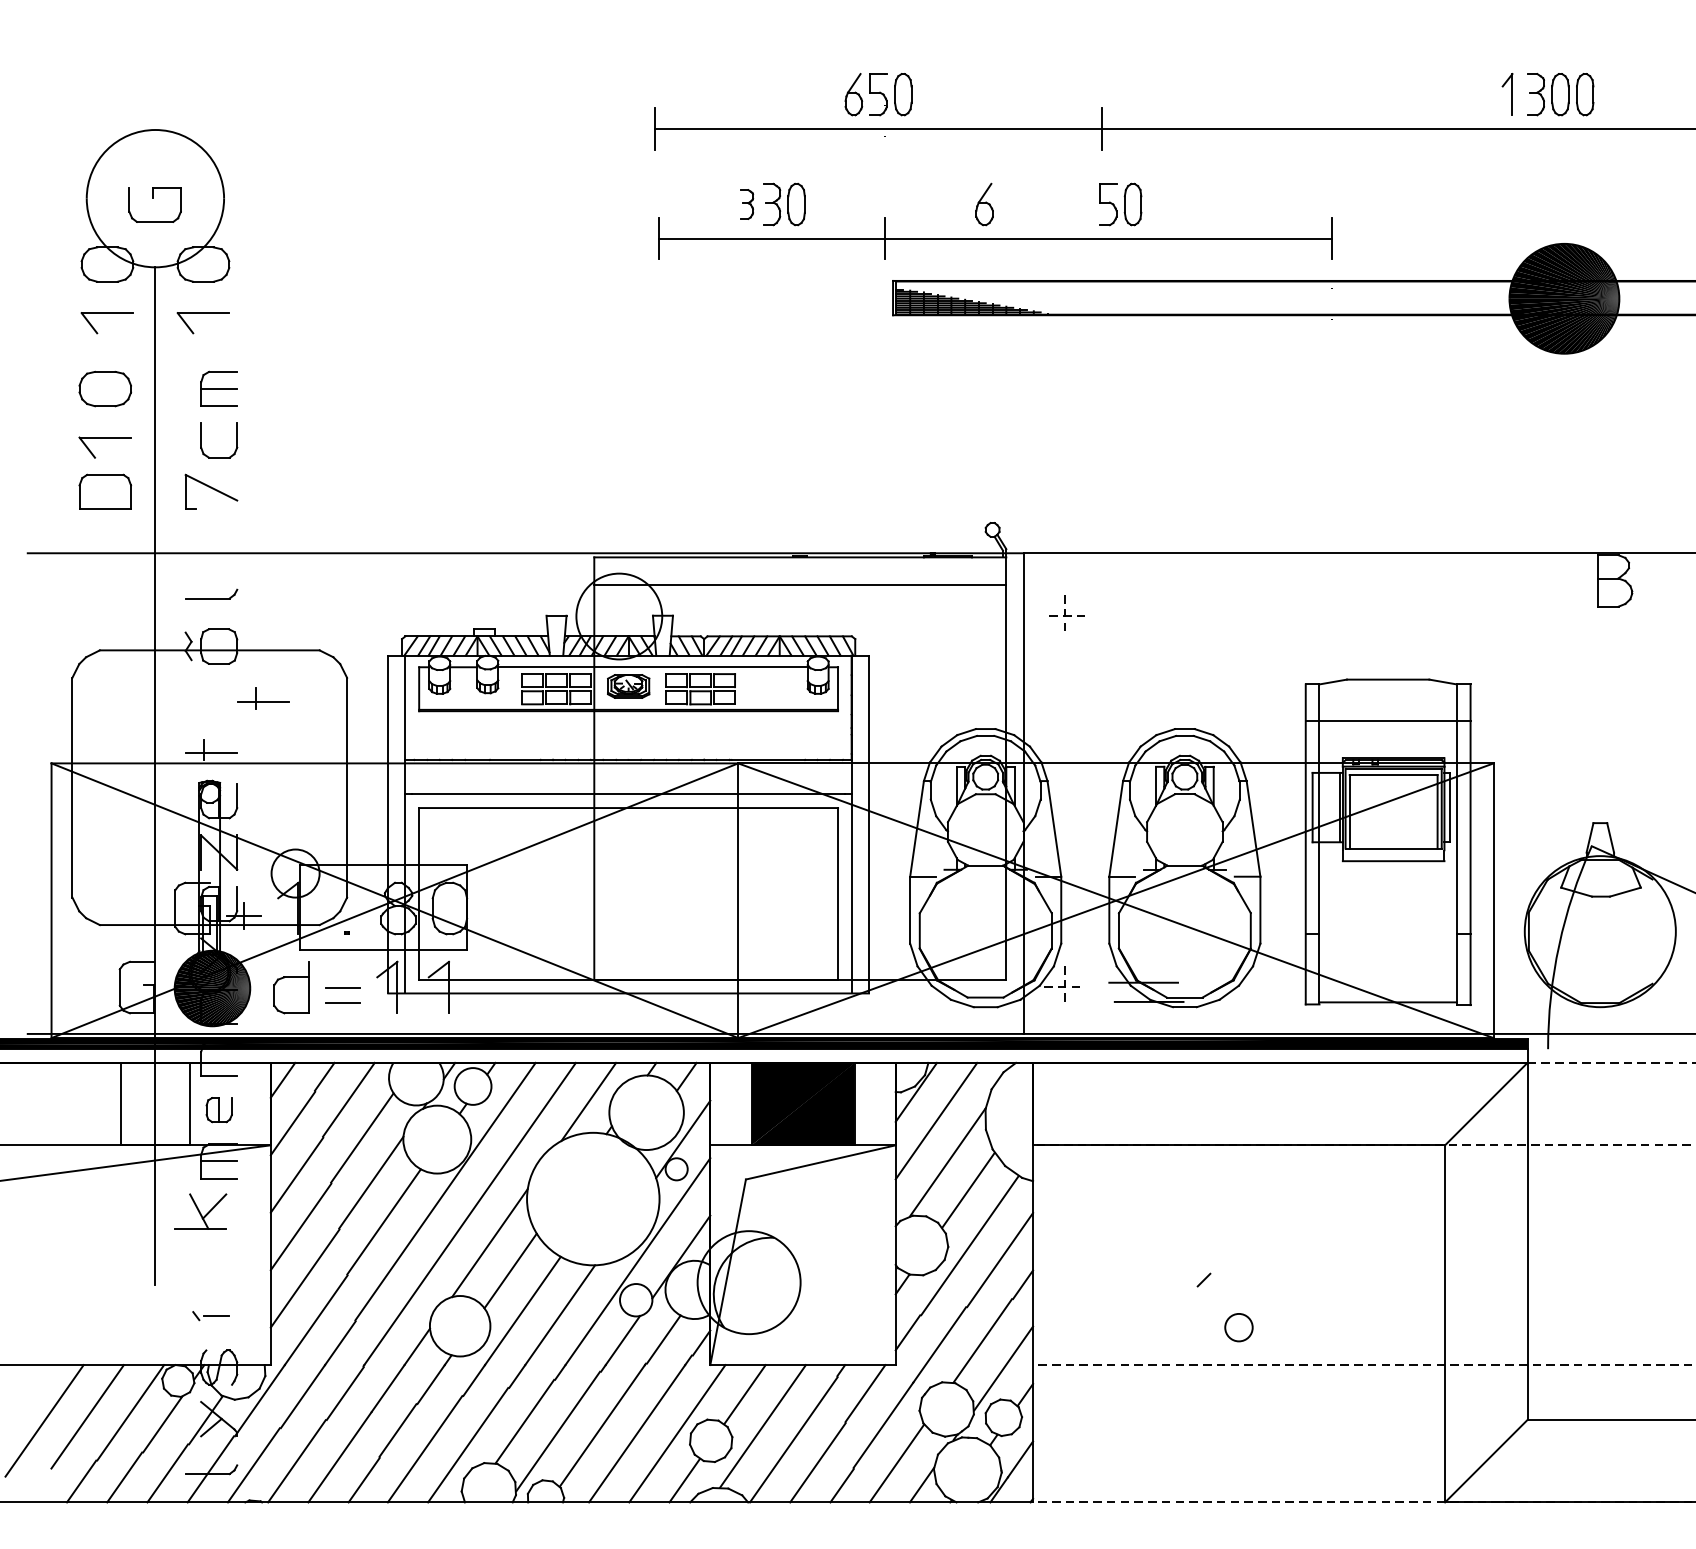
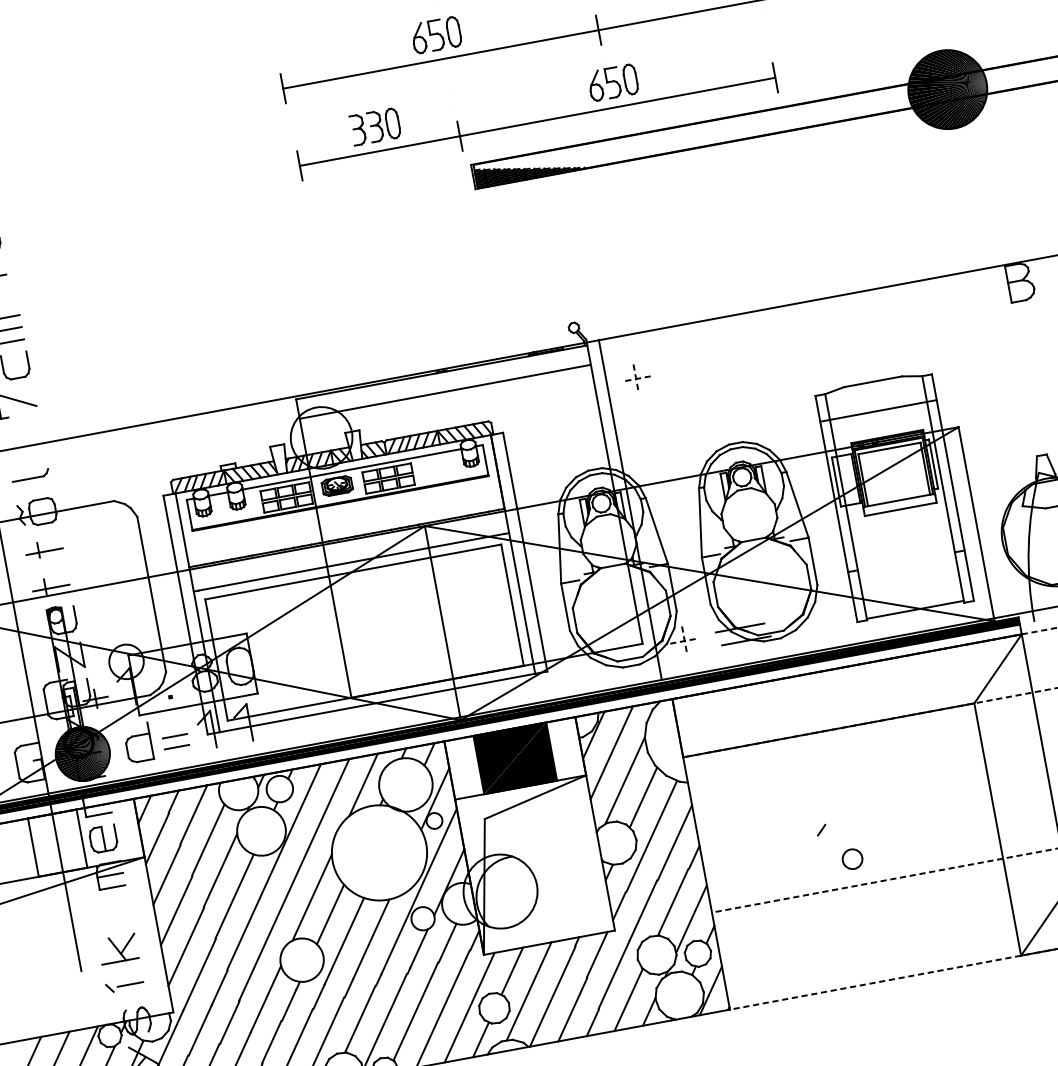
part: (747, 204) -> (358, 129), size x1.43
part: (984, 204) -> (595, 85), moved
part: (263, 698) -> (44, 549), moved
part: (219, 1109) -> (103, 838), size x1.43
part: (200, 1211) -> (118, 949), moved
part: (210, 1315) -> (124, 985), size x1.43

